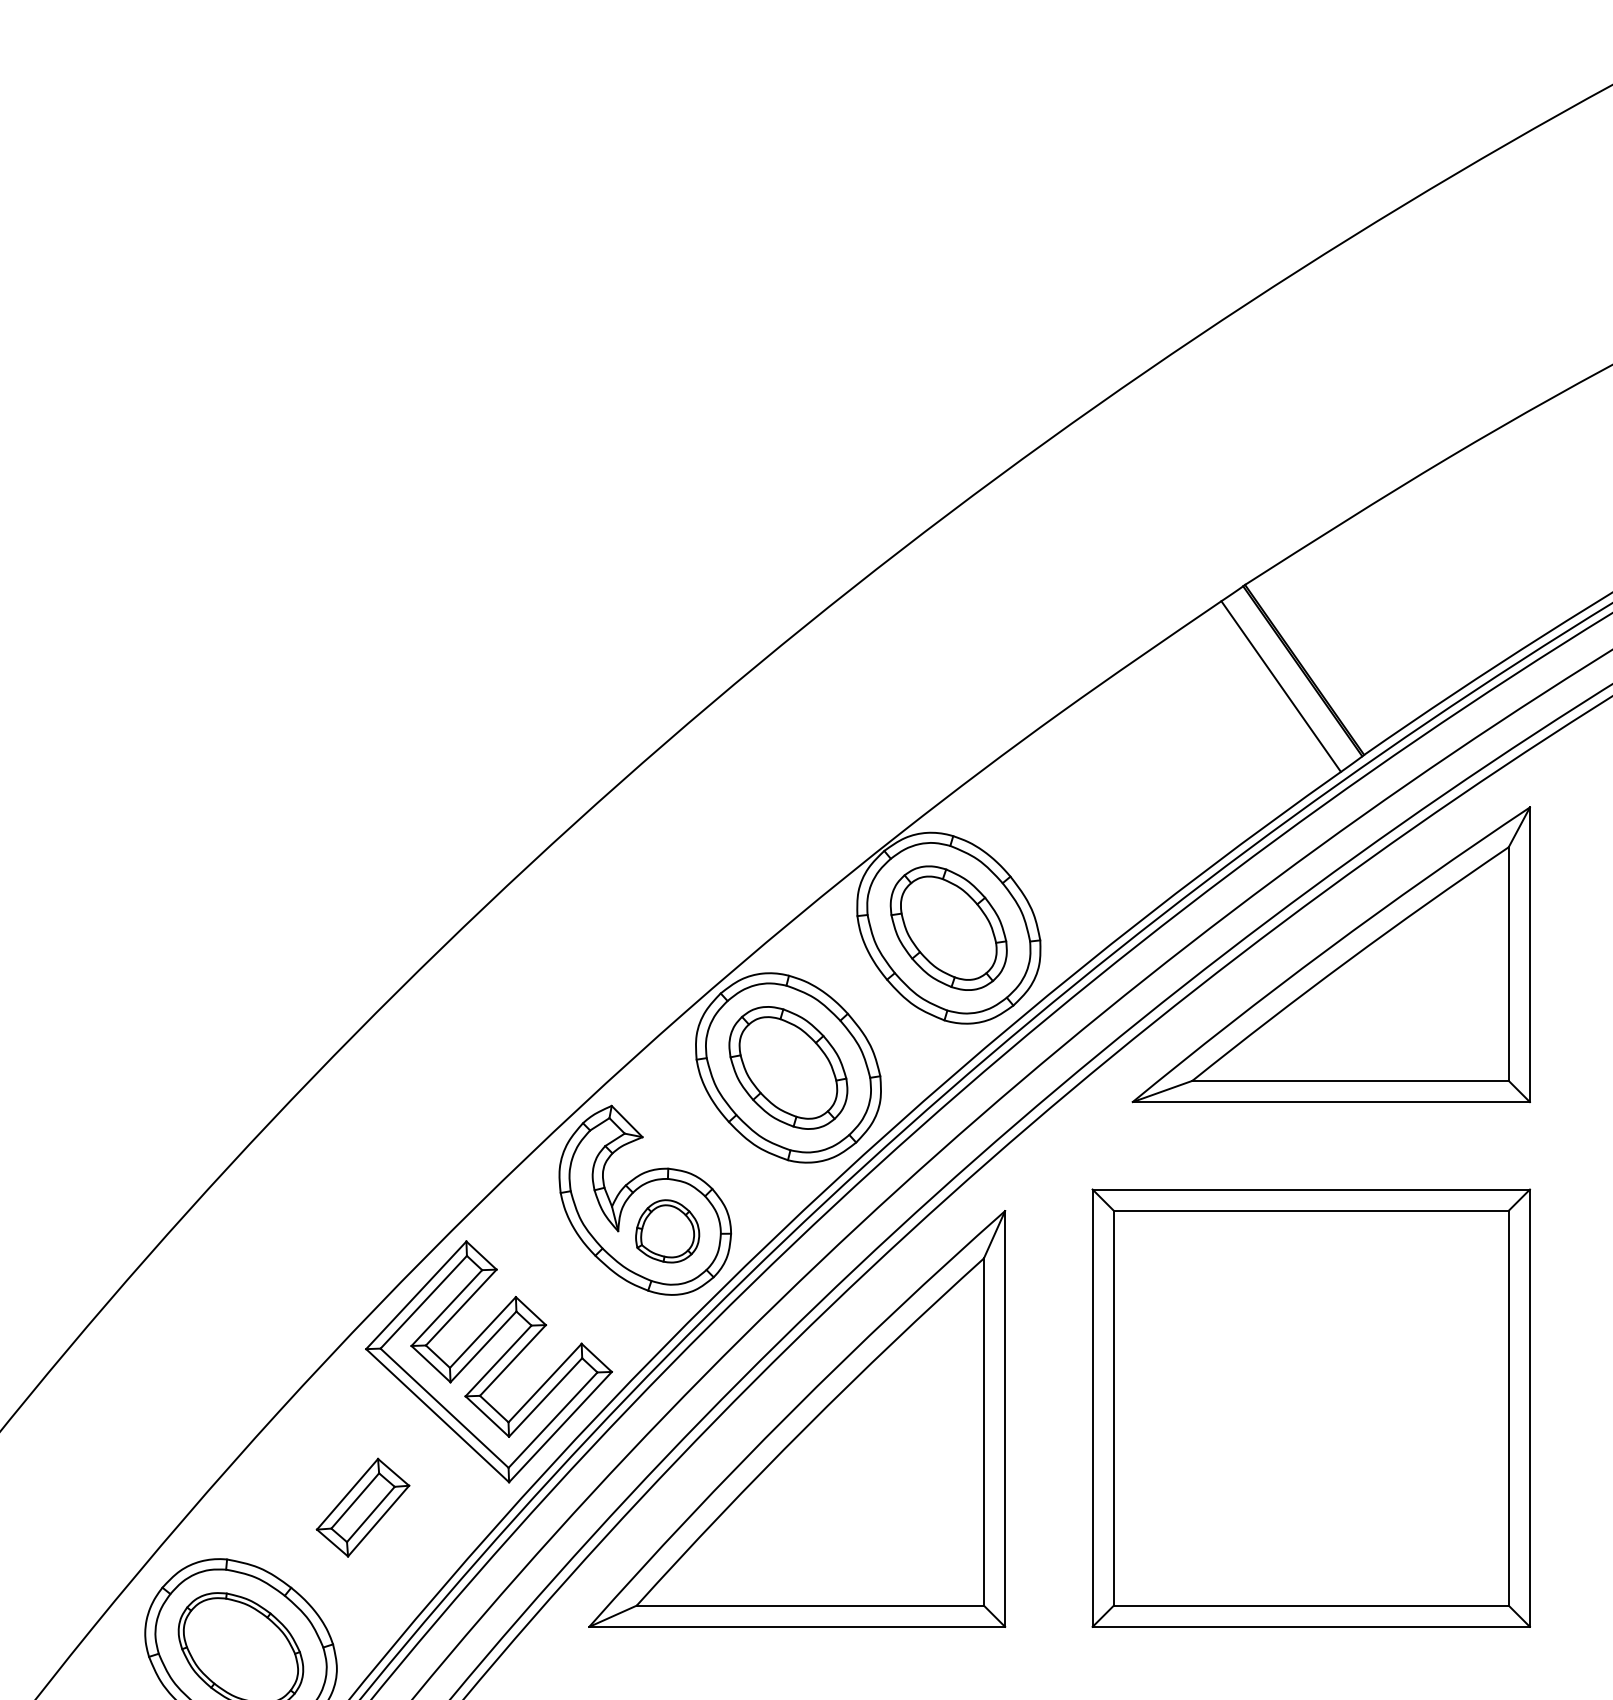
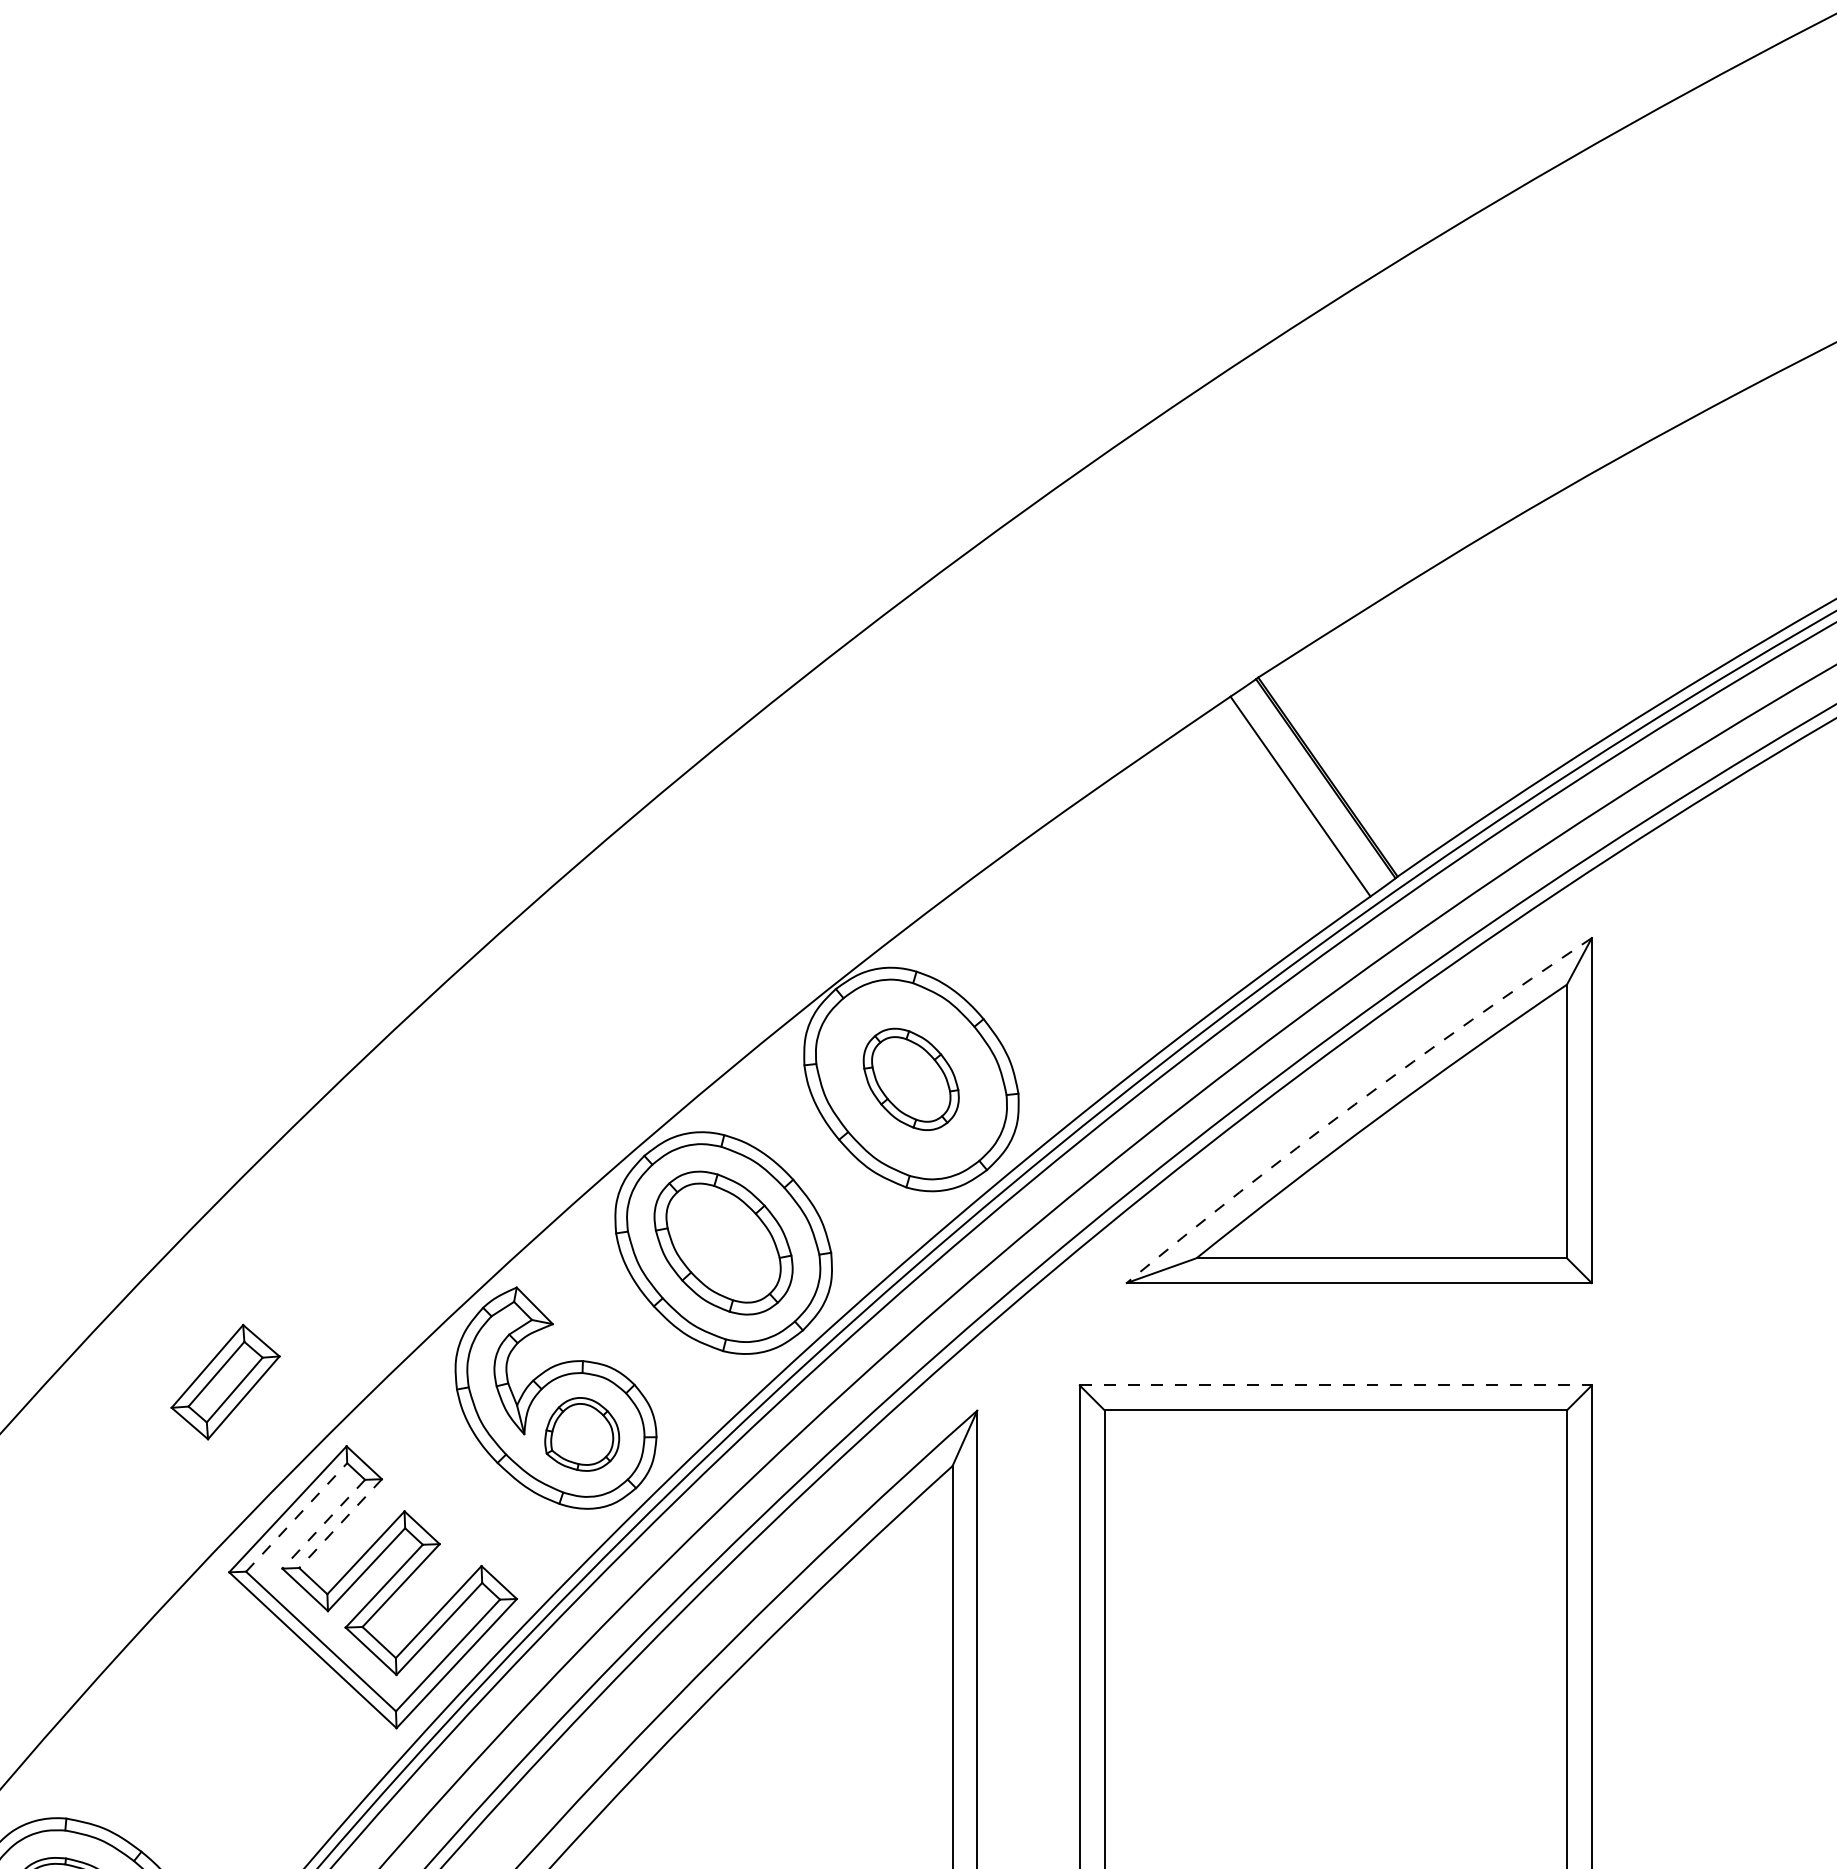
part: (948, 927) -> (911, 1078), size x0.7
arc: (1327, 949) -> (1354, 1104), solid -> dashed
line: (1311, 1189) -> (1336, 1385), solid -> dashed
line: (424, 1301) -> (297, 1516), solid -> dashed
line: (461, 1307) -> (340, 1523), solid -> dashed
line: (446, 1308) -> (323, 1524), solid -> dashed
part: (362, 1507) -> (224, 1381), moved

